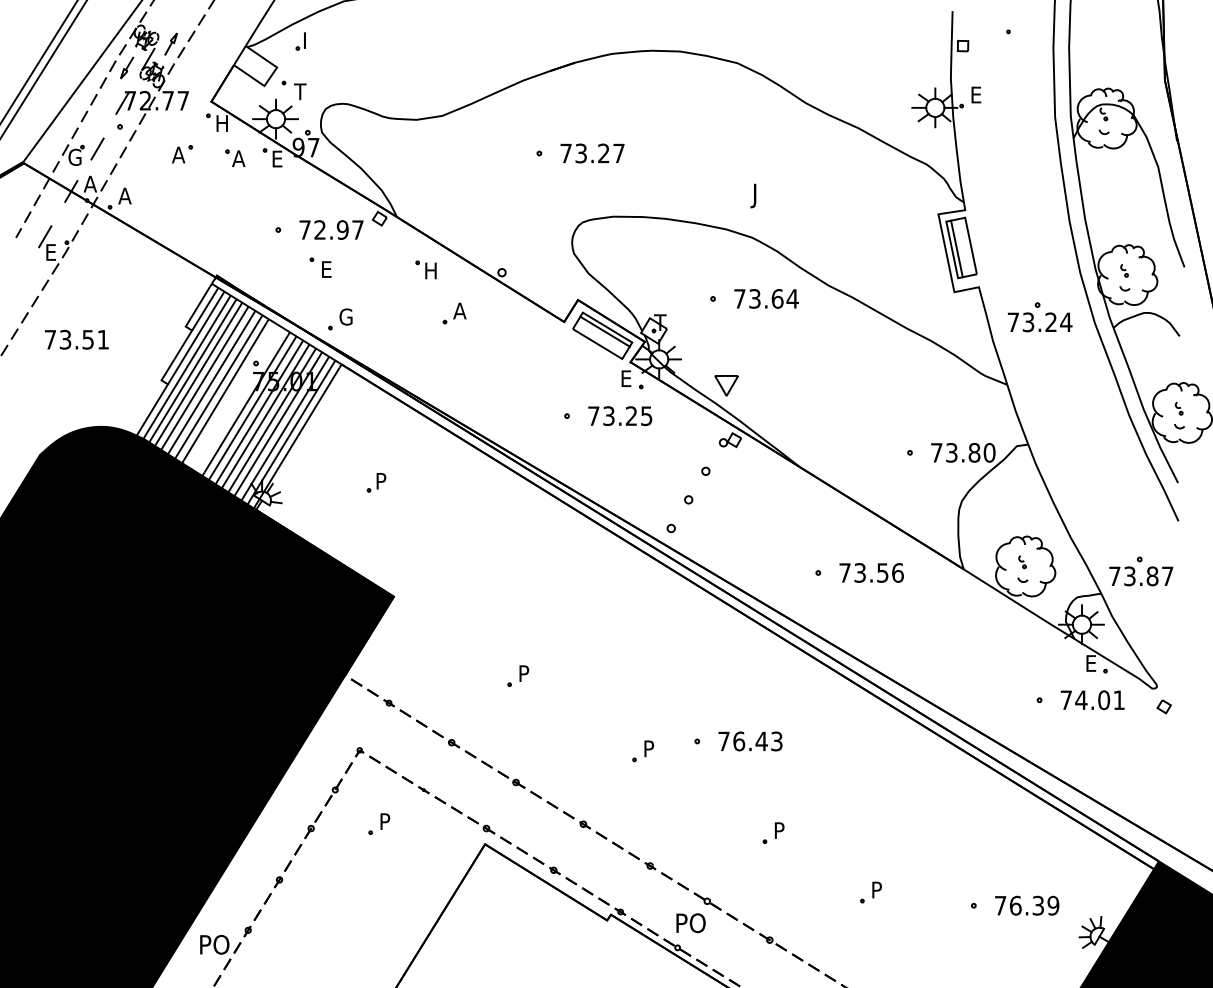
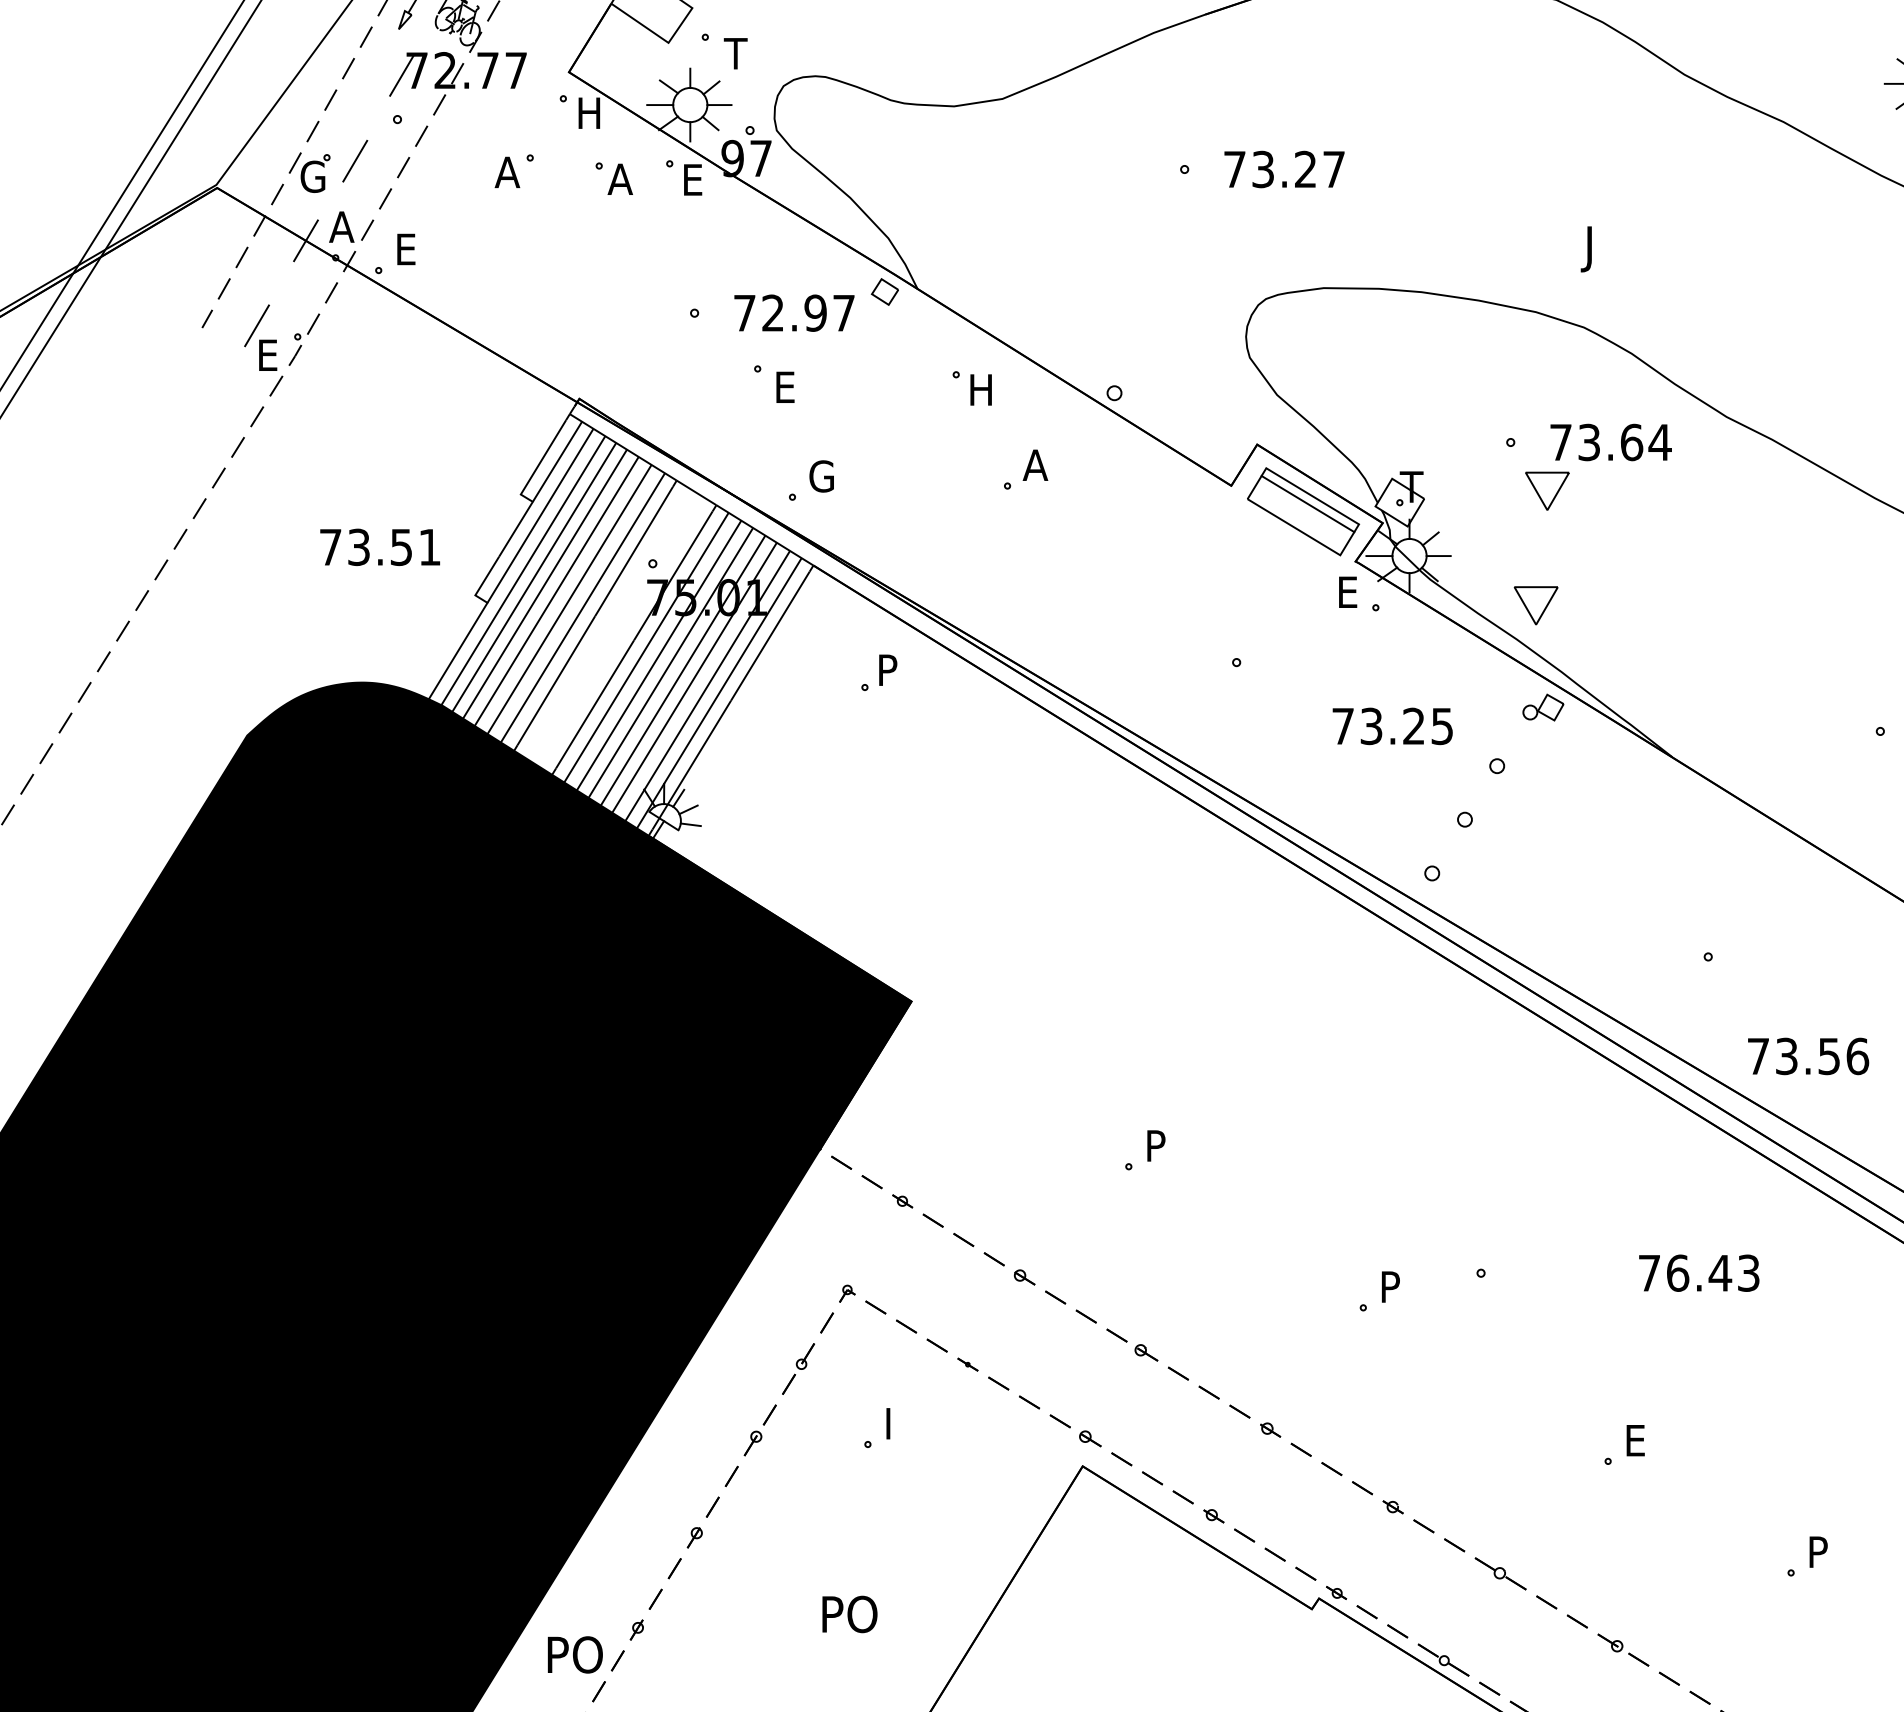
text: (124, 195) -> (405, 248), A -> E
part: (732, 324) -> (1547, 490), added
text: (76, 339) -> (379, 546), moved
text: (620, 416) -> (1393, 727), moved
part: (376, 482) -> (878, 672), moved
text: (871, 572) -> (1808, 1055), moved
text: (750, 741) -> (1699, 1273), moved
text: (386, 818) -> (897, 1417), P -> I
text: (780, 830) -> (1637, 1440), P -> E
text: (690, 923) -> (848, 1614), moved

